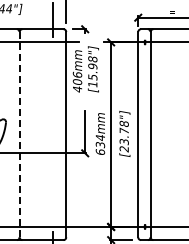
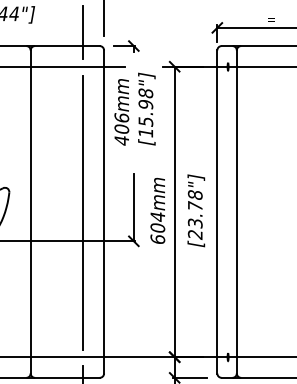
line: (19, 134) -> (30, 211), dashed -> solid
line: (53, 135) -> (83, 213), added
text: (100, 144) -> (157, 227), 634mm -> 604mm

